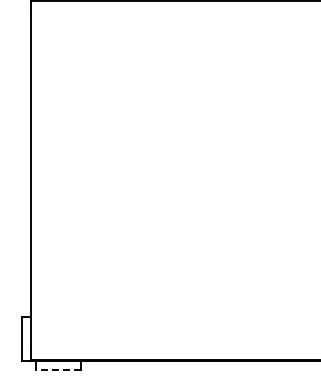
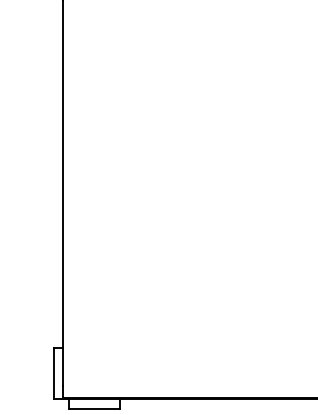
line: (58, 369) -> (94, 408), dashed -> solid

